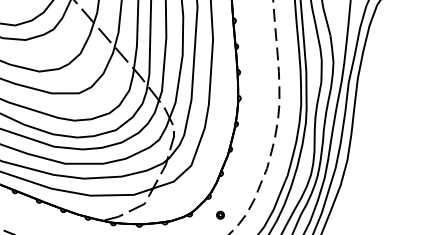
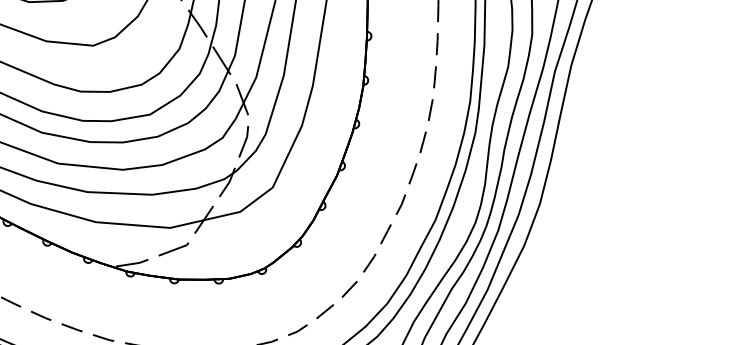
part: (220, 214) -> (314, 275), removed

